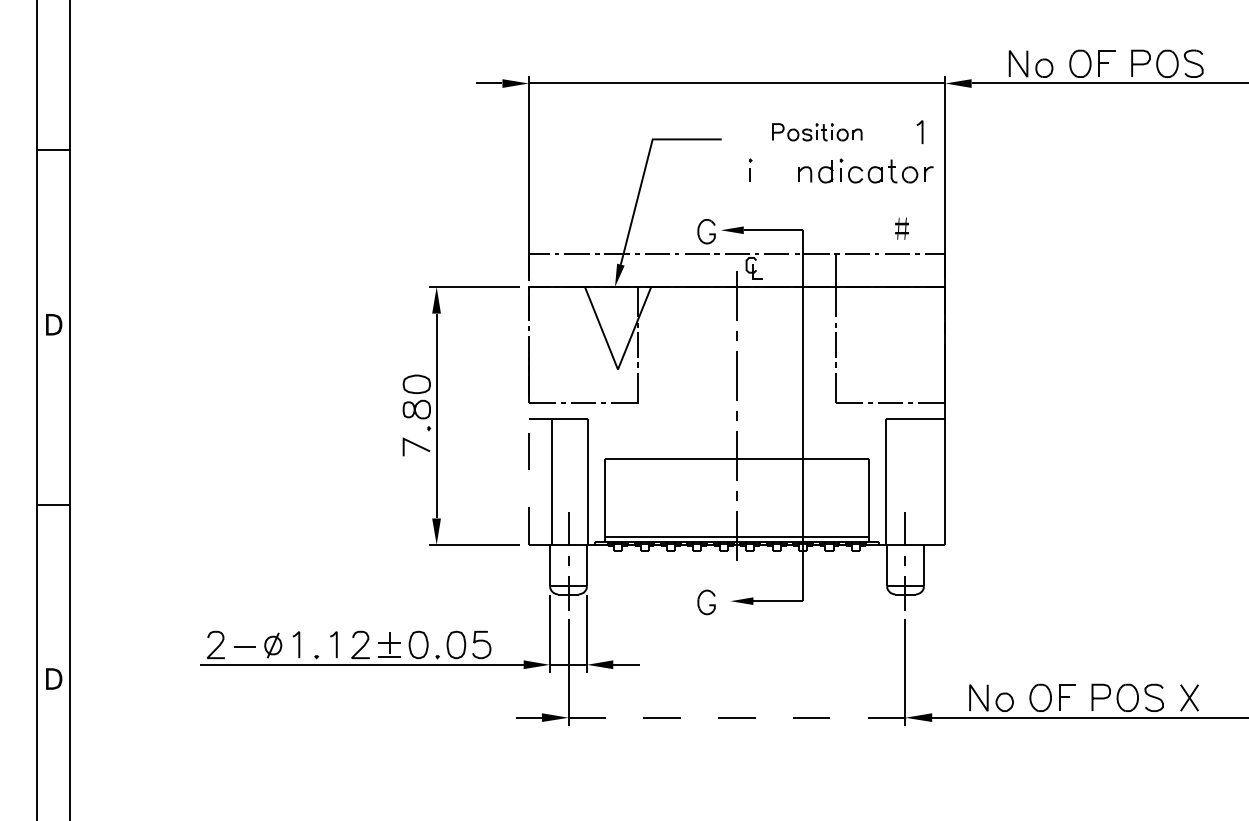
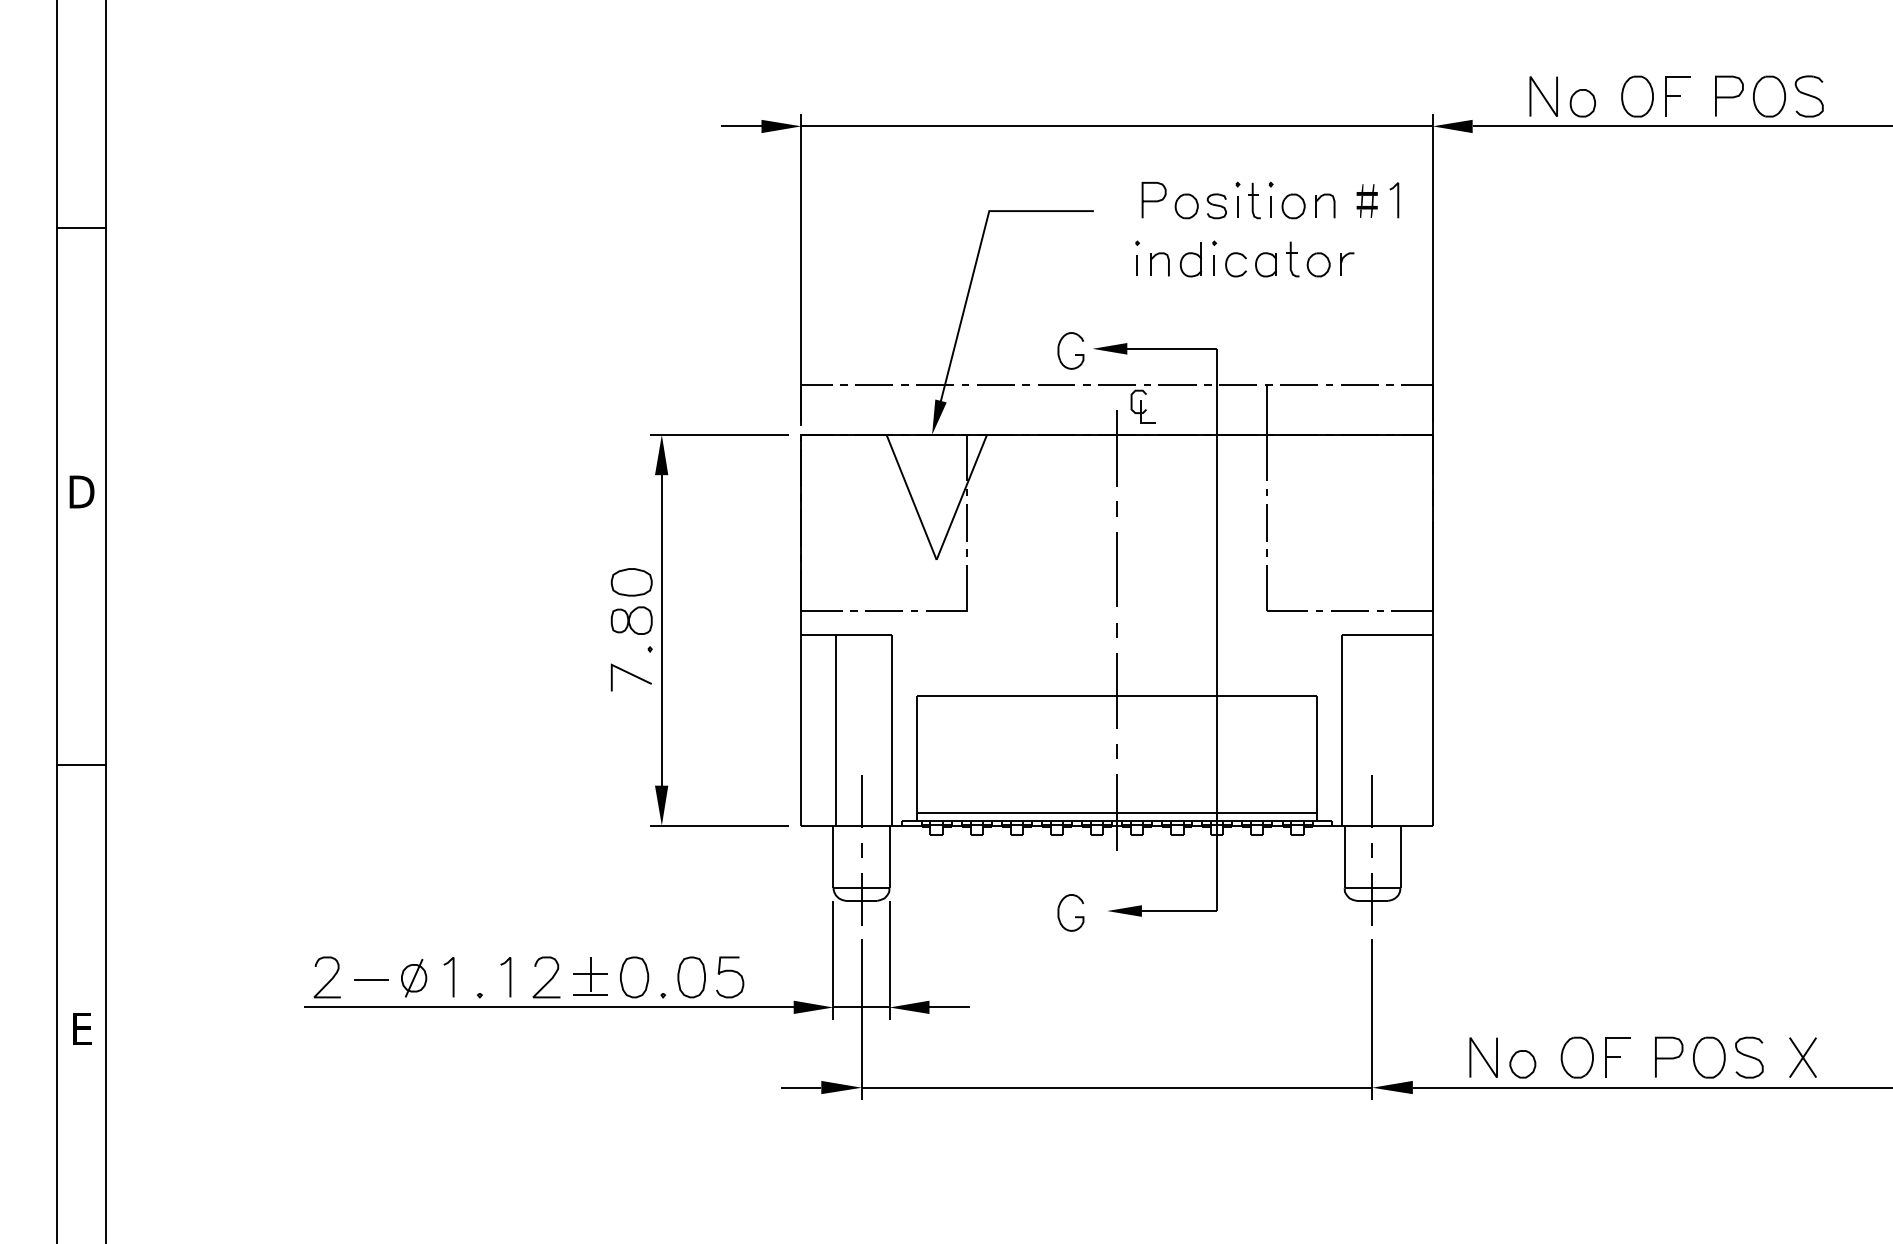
part: (817, 131) -> (1239, 199), size x1.43
part: (865, 170) -> (1251, 258), moved
part: (901, 228) -> (1366, 200), moved
line: (528, 414) -> (800, 628), dashed -> solid
text: (54, 678) -> (82, 1028), D -> E
line: (737, 717) -> (1117, 1087), dashed -> solid

